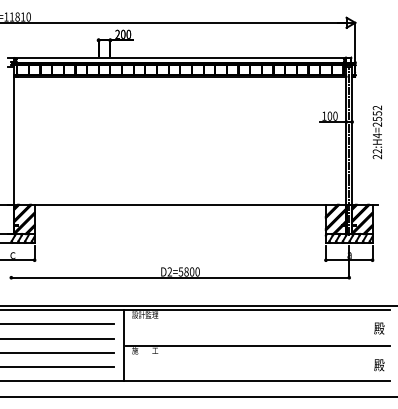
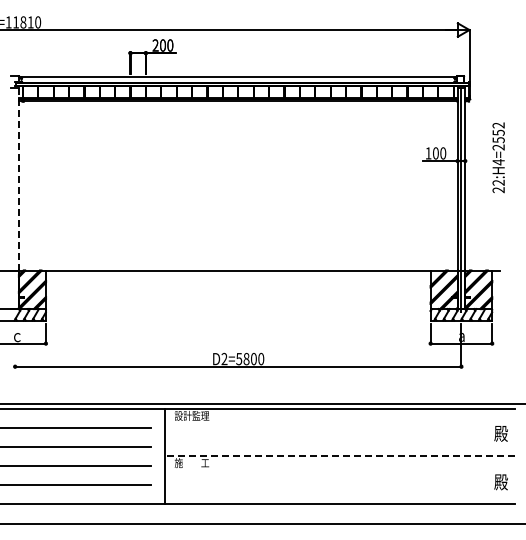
text: (377, 132) -> (498, 157), moved
line: (14, 135) -> (19, 179), solid -> dashed
line: (258, 345) -> (341, 456), solid -> dashed

